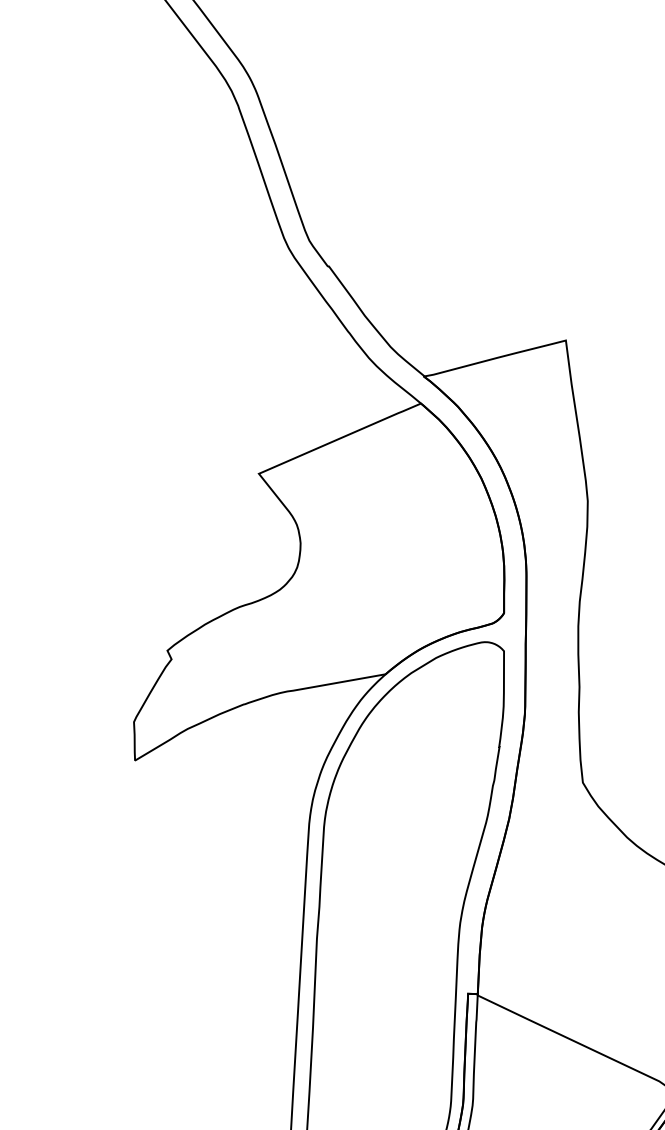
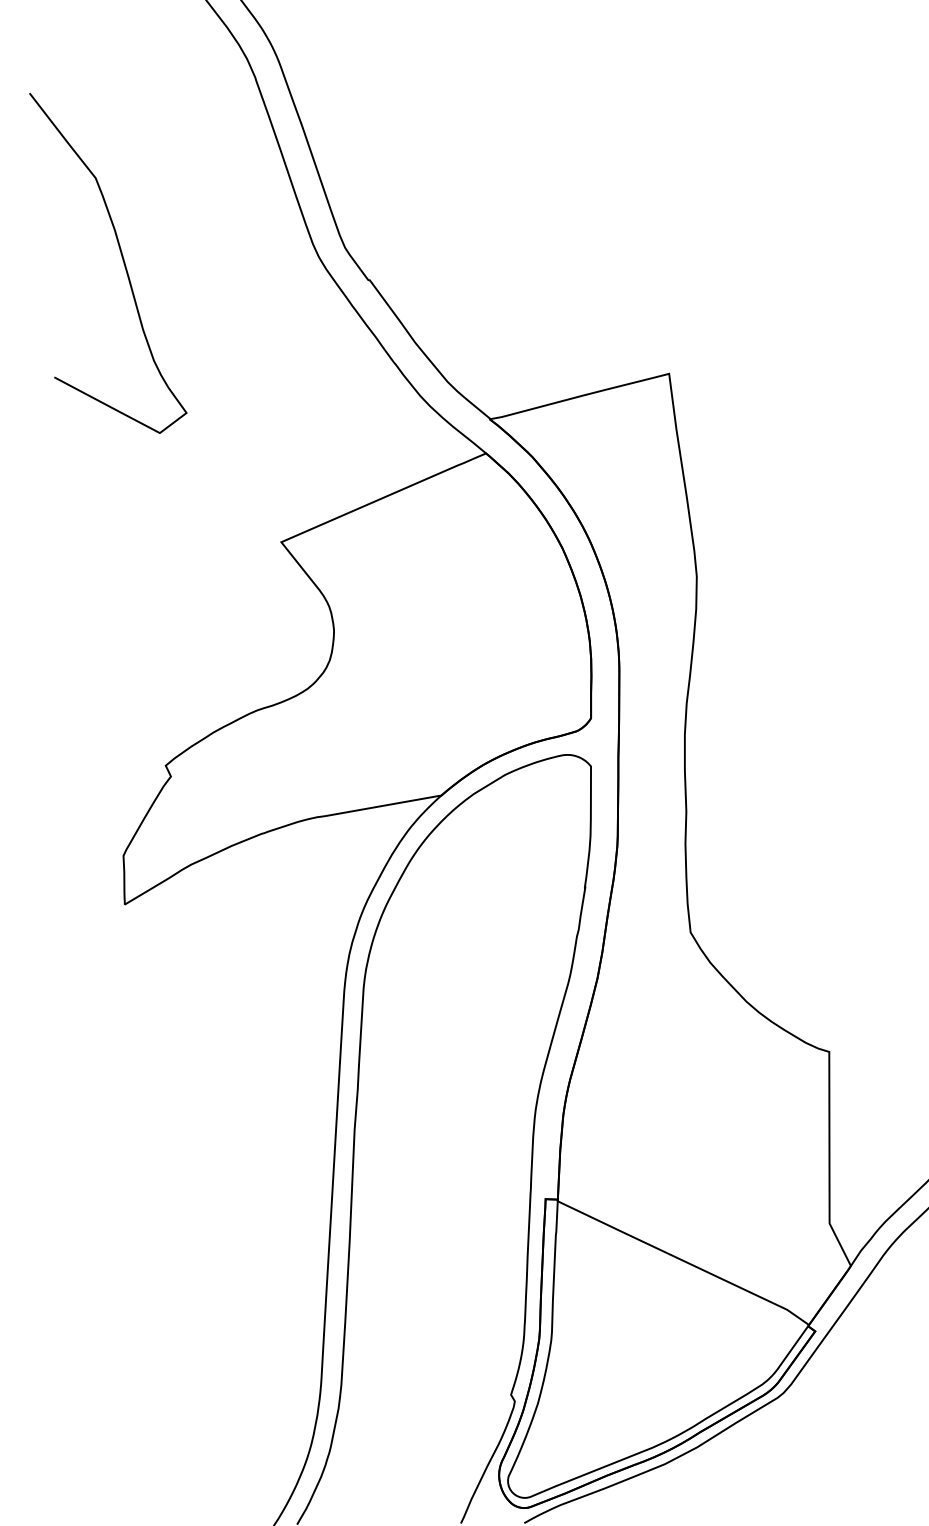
curve: (132, 248) -> (121, 257), added

